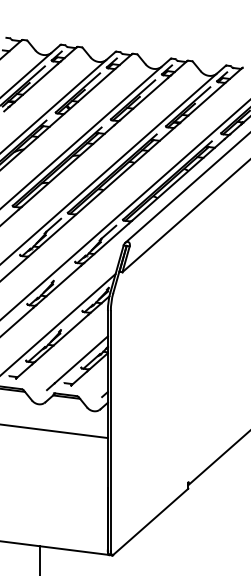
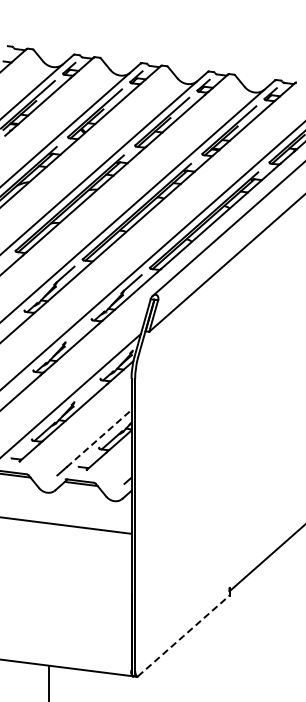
line: (81, 359) -> (99, 438), solid -> dashed
line: (151, 521) -> (184, 635), solid -> dashed

